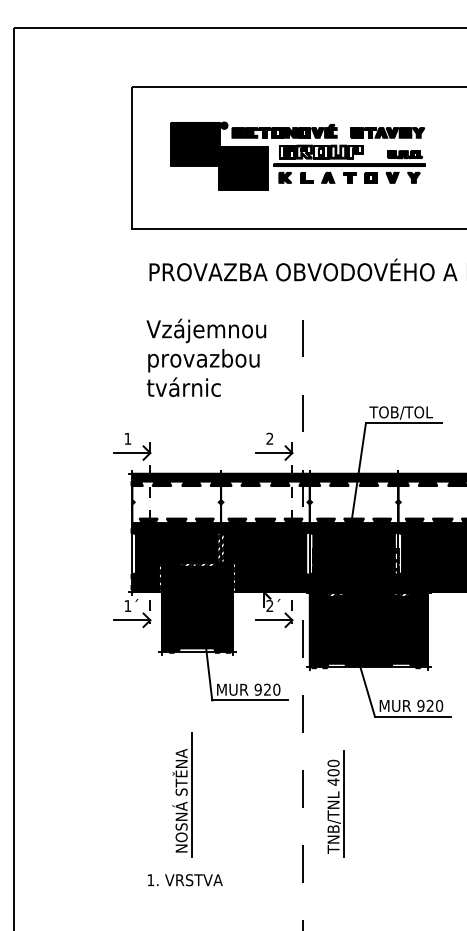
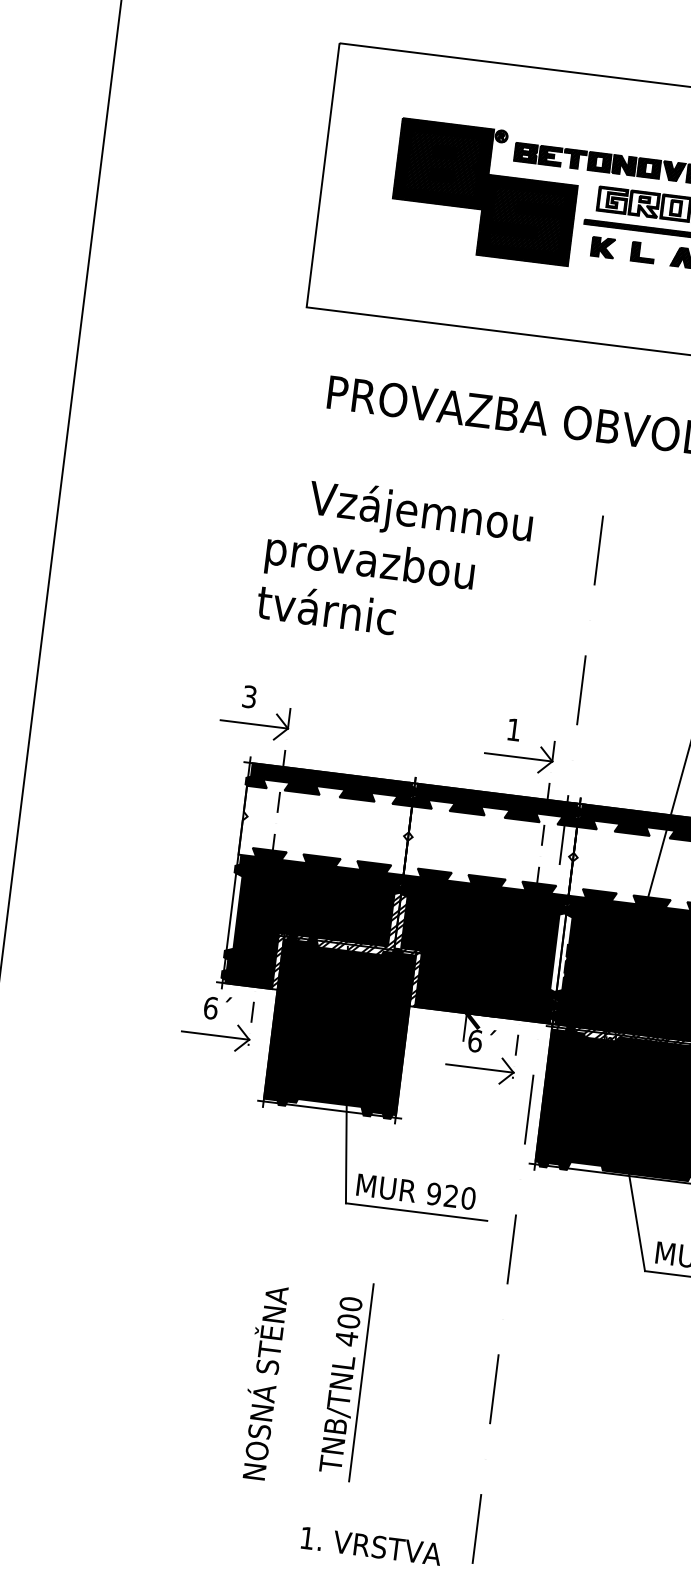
text: (202, 372) -> (364, 585), moved
text: (127, 438) -> (248, 696), 1 -> 3
text: (269, 438) -> (513, 729), 2 -> 1
text: (127, 606) -> (210, 1008), 1´ -> 6´
text: (269, 606) -> (474, 1041), 2´ -> 6´
line: (192, 794) -> (287, 1373), removed
part: (335, 803) -> (345, 1379), moved
text: (184, 880) -> (369, 1546), moved

